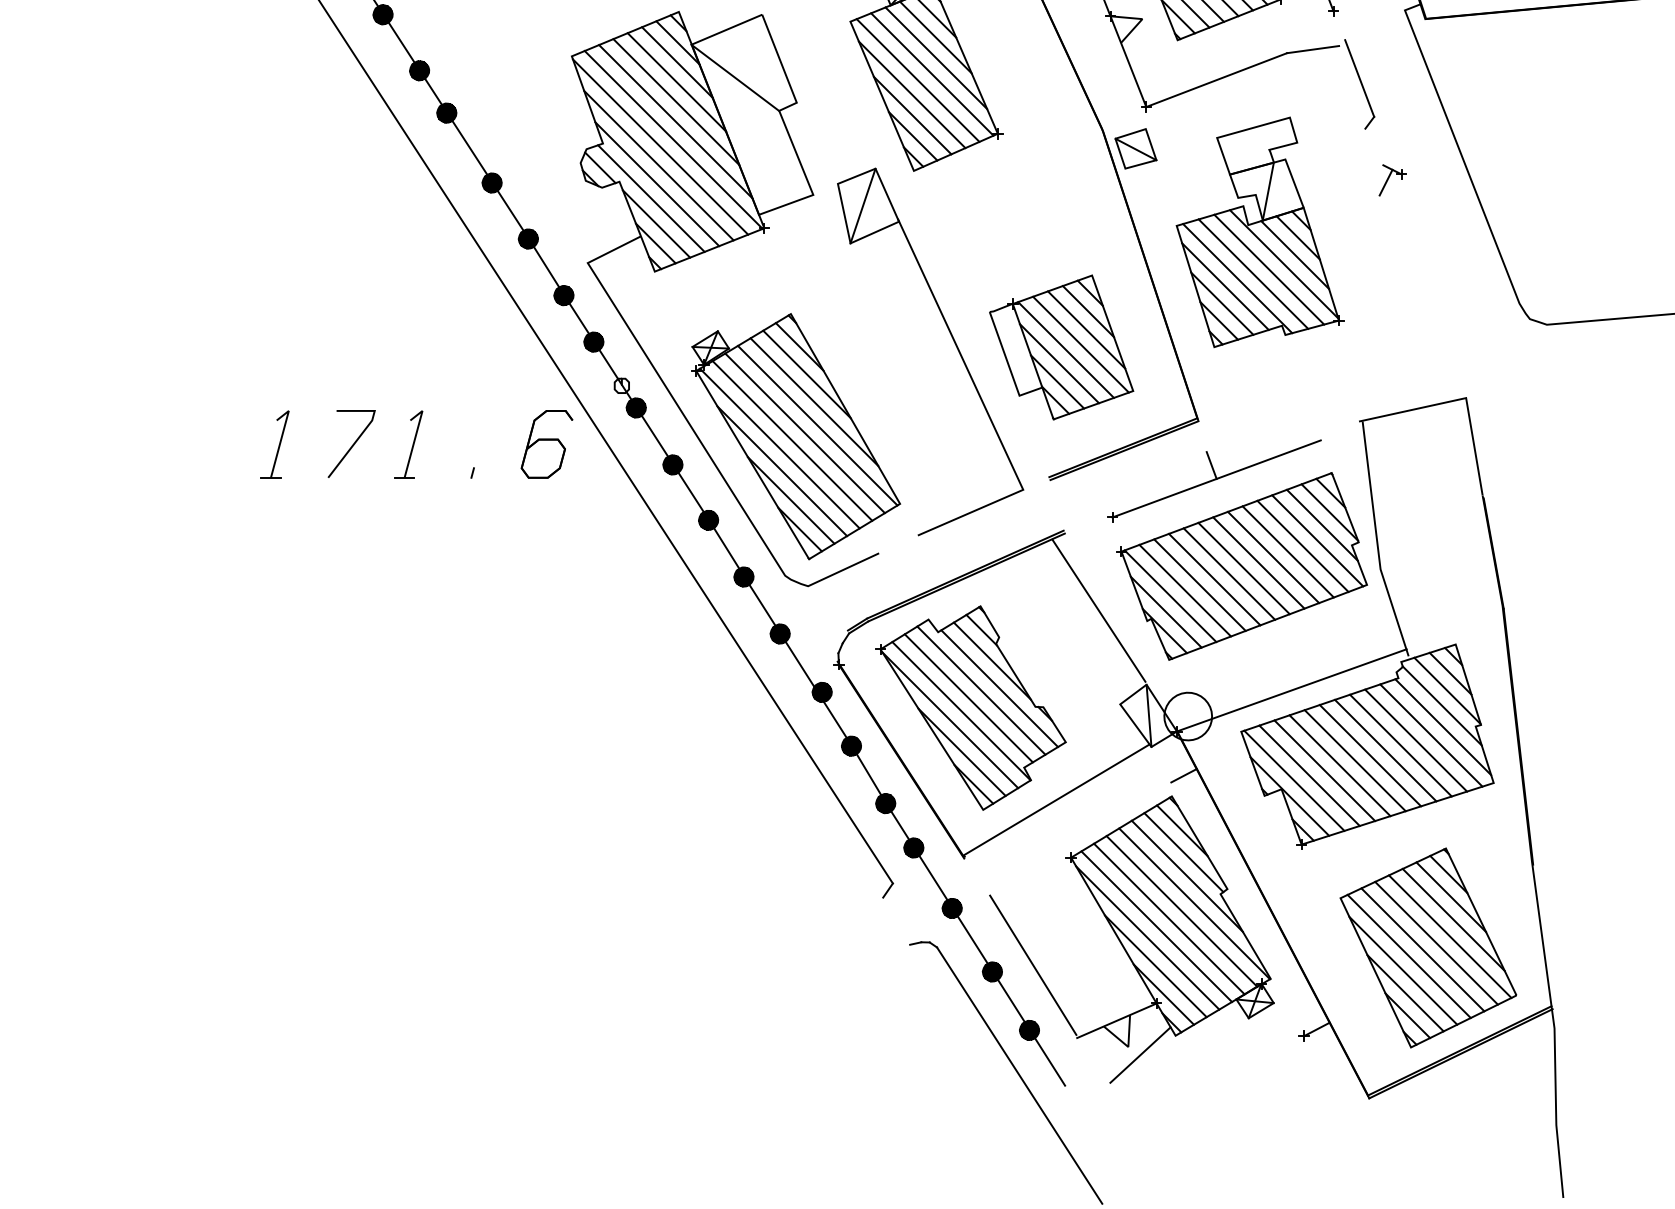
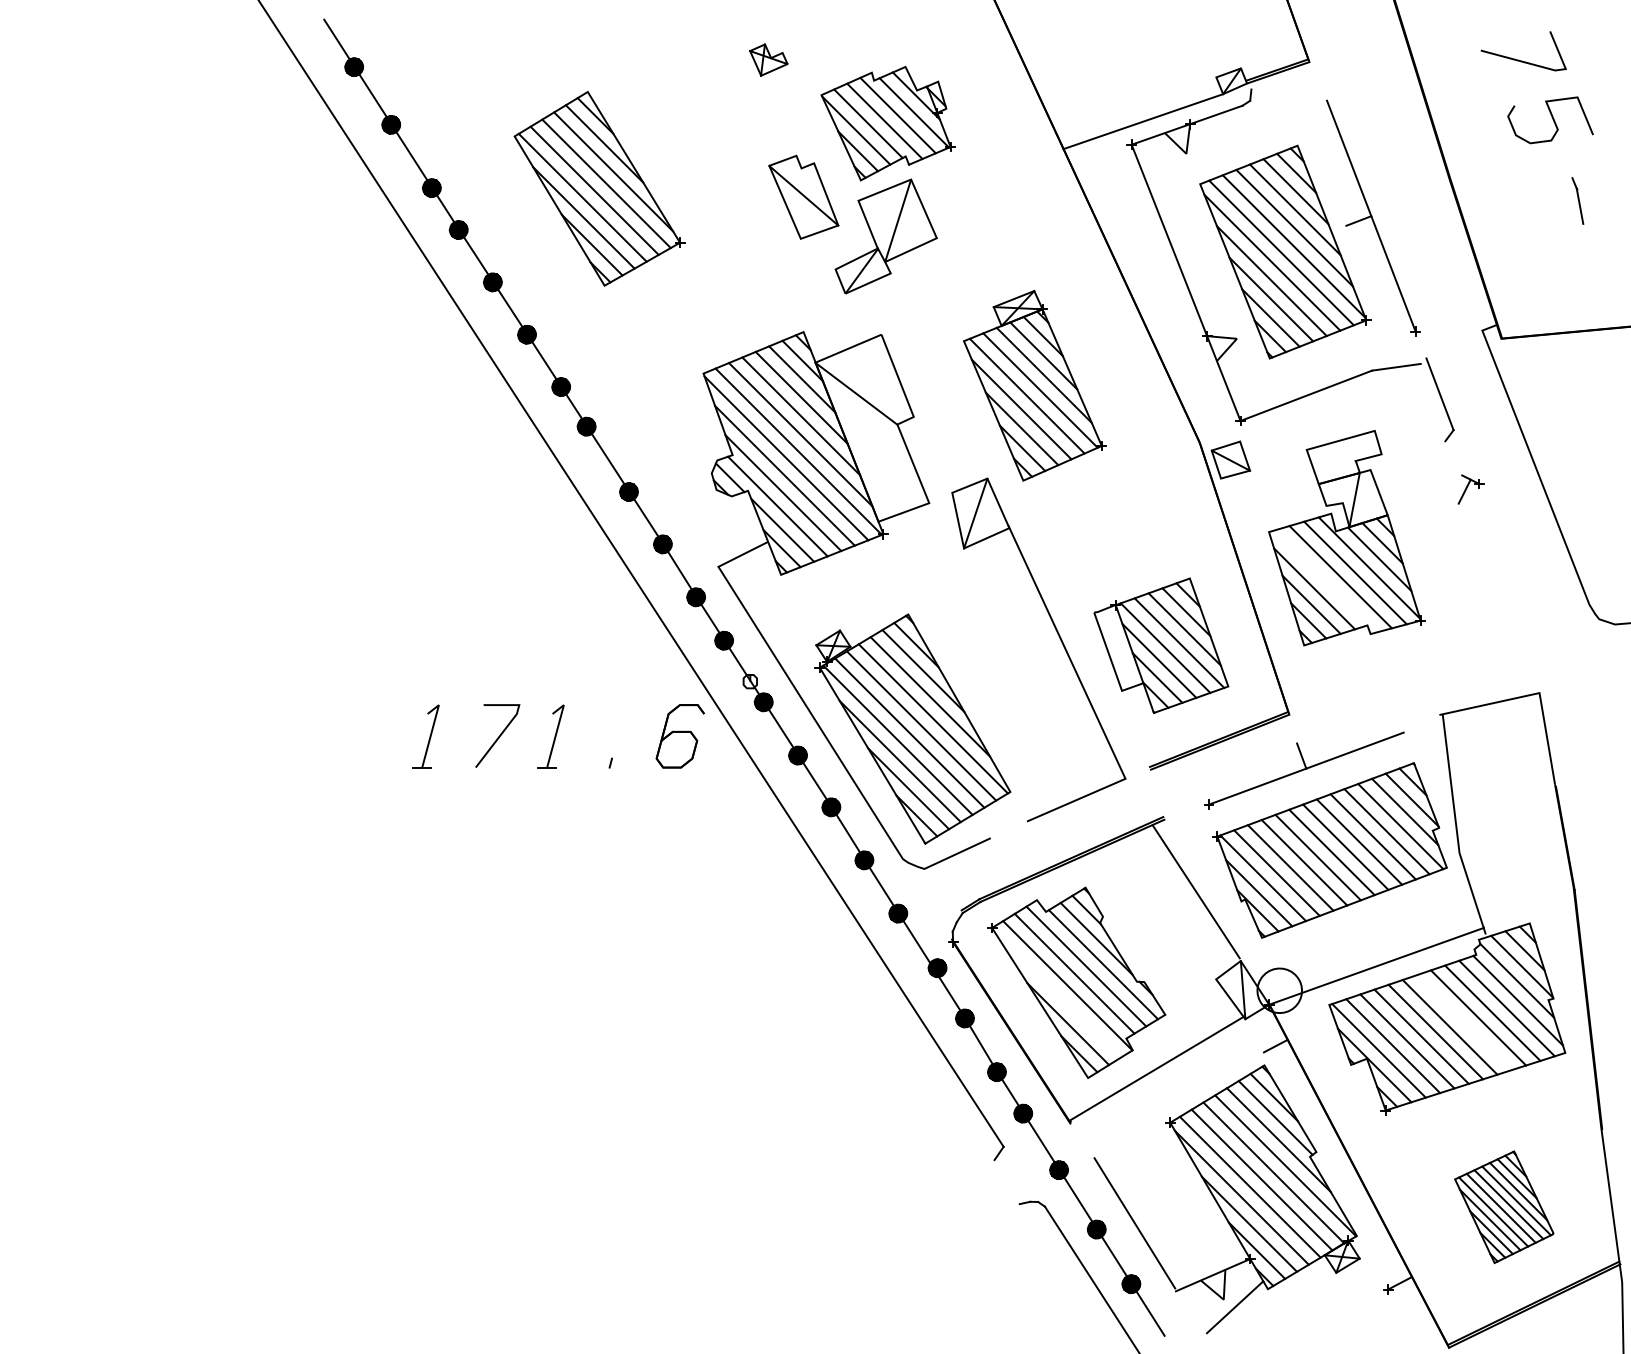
line: (1237, 278) -> (1325, 581), removed
line: (949, 719) -> (1056, 993), removed
line: (1384, 750) -> (1463, 1022), removed
part: (1428, 948) -> (1504, 1207), size x0.6

